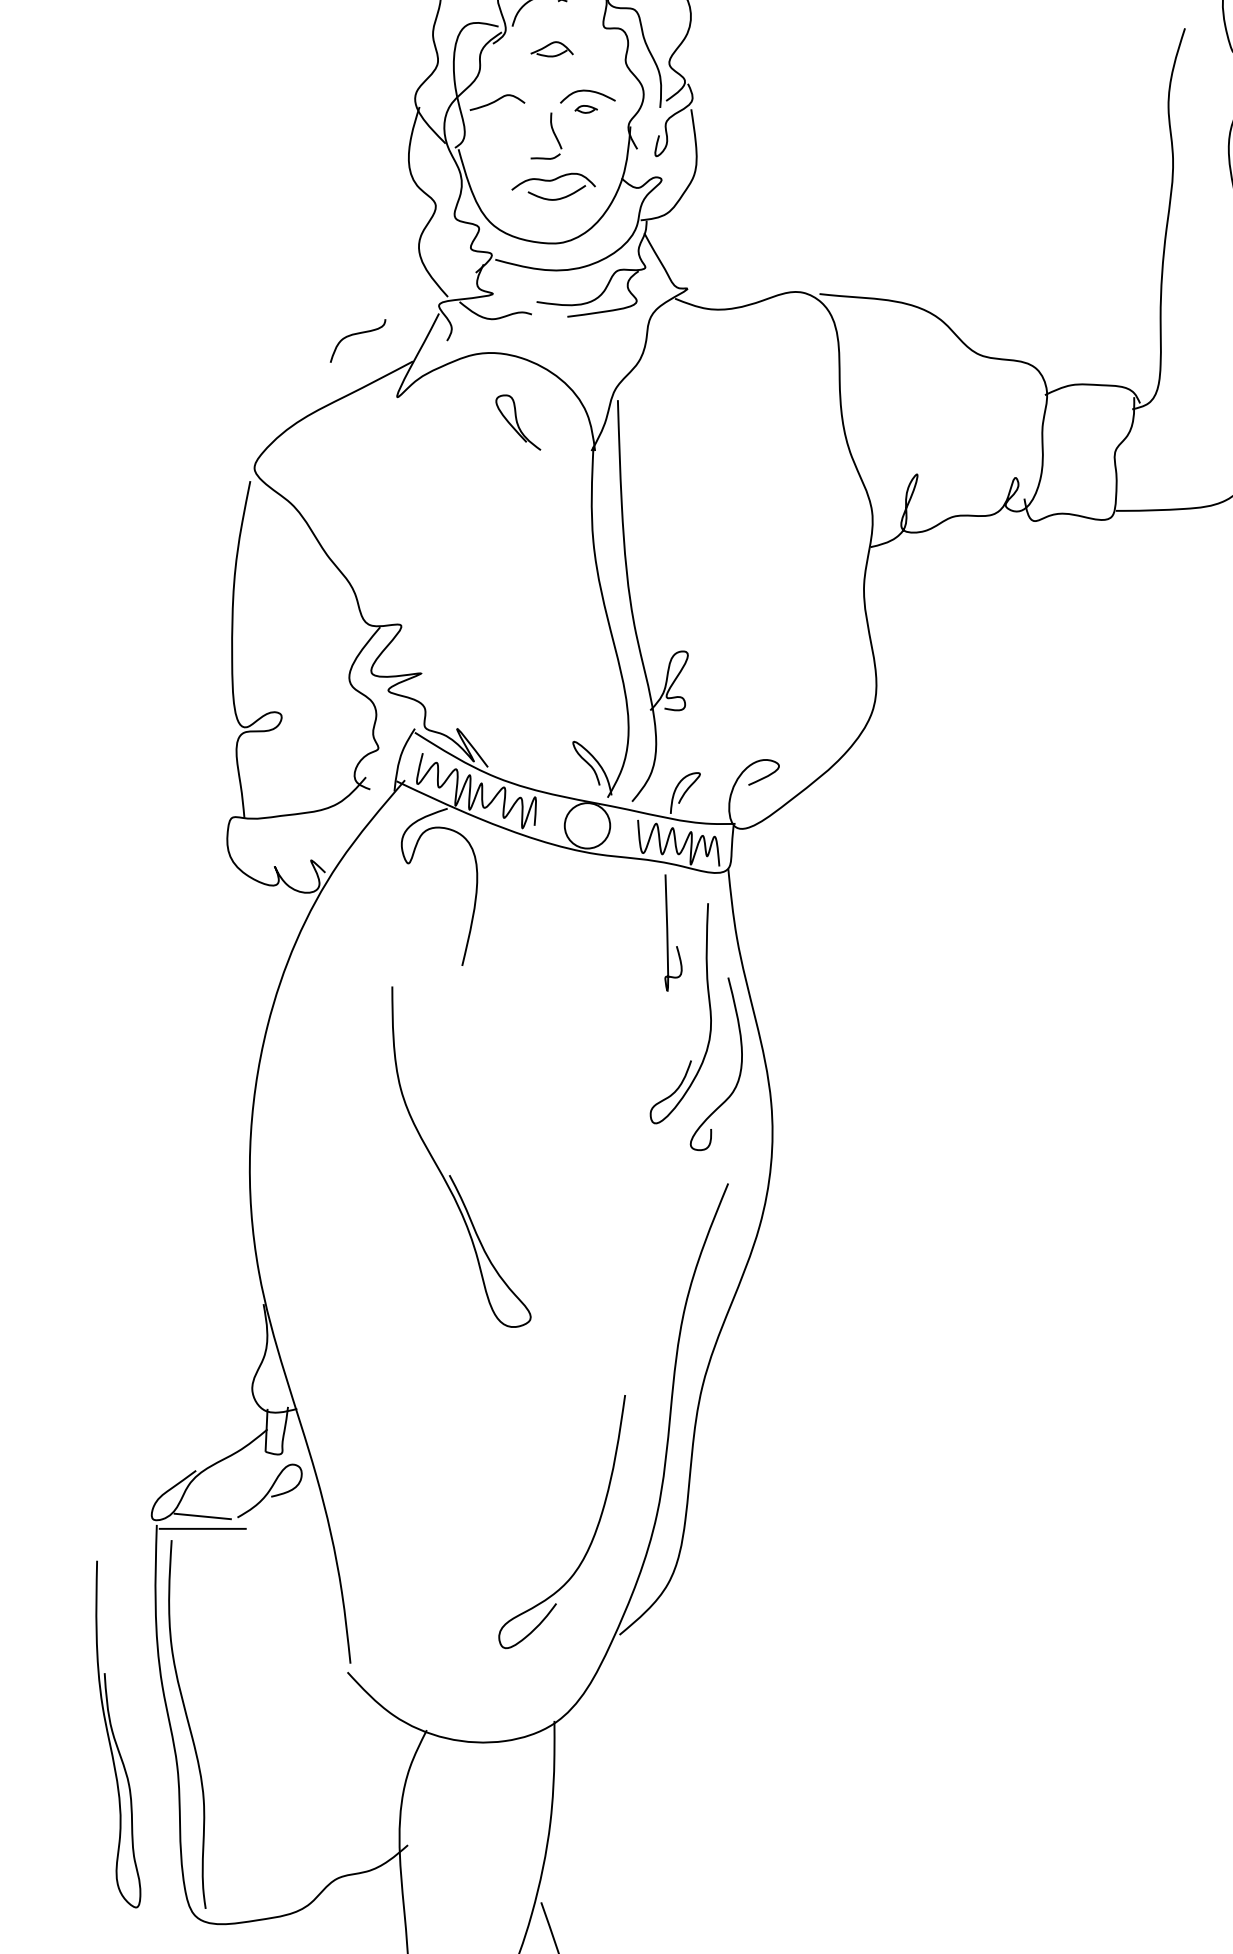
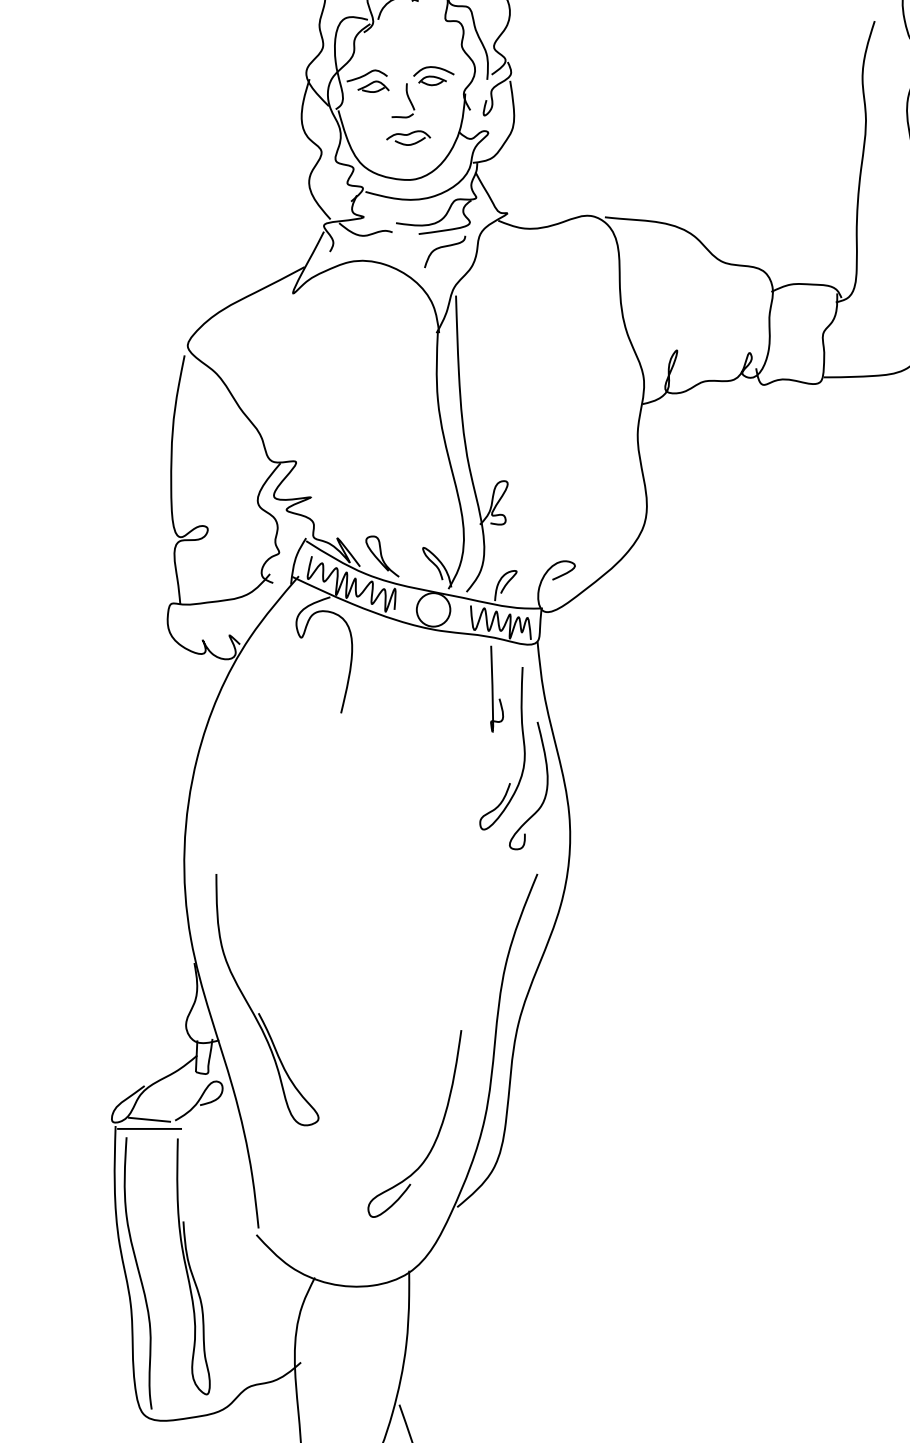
part: (551, 49) -> (373, 86), moved
part: (586, 109) -> (432, 81), size x1.67
part: (553, 186) -> (408, 137), size x0.71
curve: (354, 335) -> (442, 247), moved
curve: (517, 422) -> (381, 556), moved
curve: (450, 1175) -> (259, 1013), moved
curve: (114, 1734) -> (190, 1266), moved

